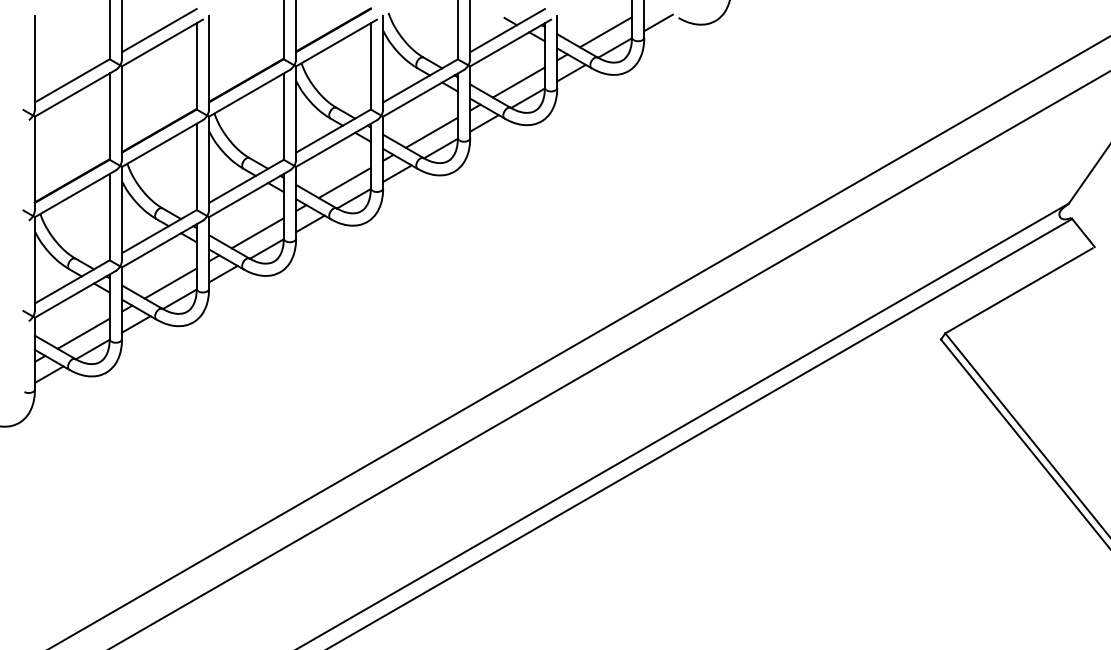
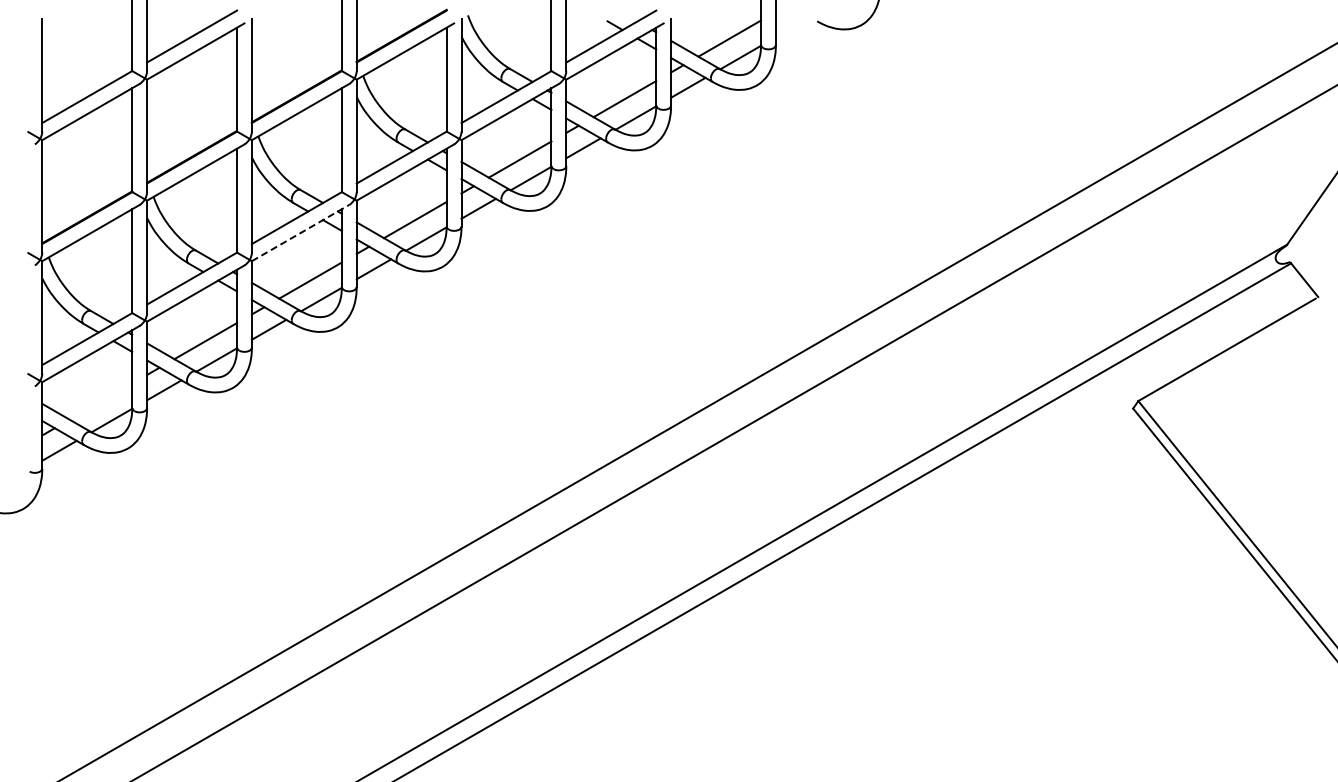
line: (658, 23) -> (792, 27), removed
line: (250, 193) -> (301, 232), solid -> dashed
line: (83, 333) -> (100, 401), removed

